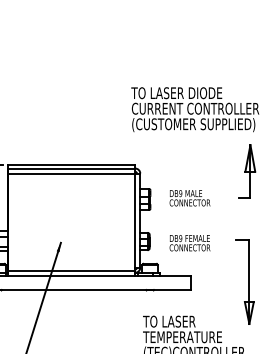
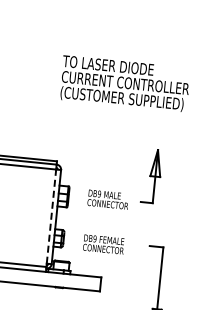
text: (195, 109) -> (125, 83), moved
part: (247, 171) -> (152, 176), moved
line: (135, 220) -> (51, 216), solid -> dashed

